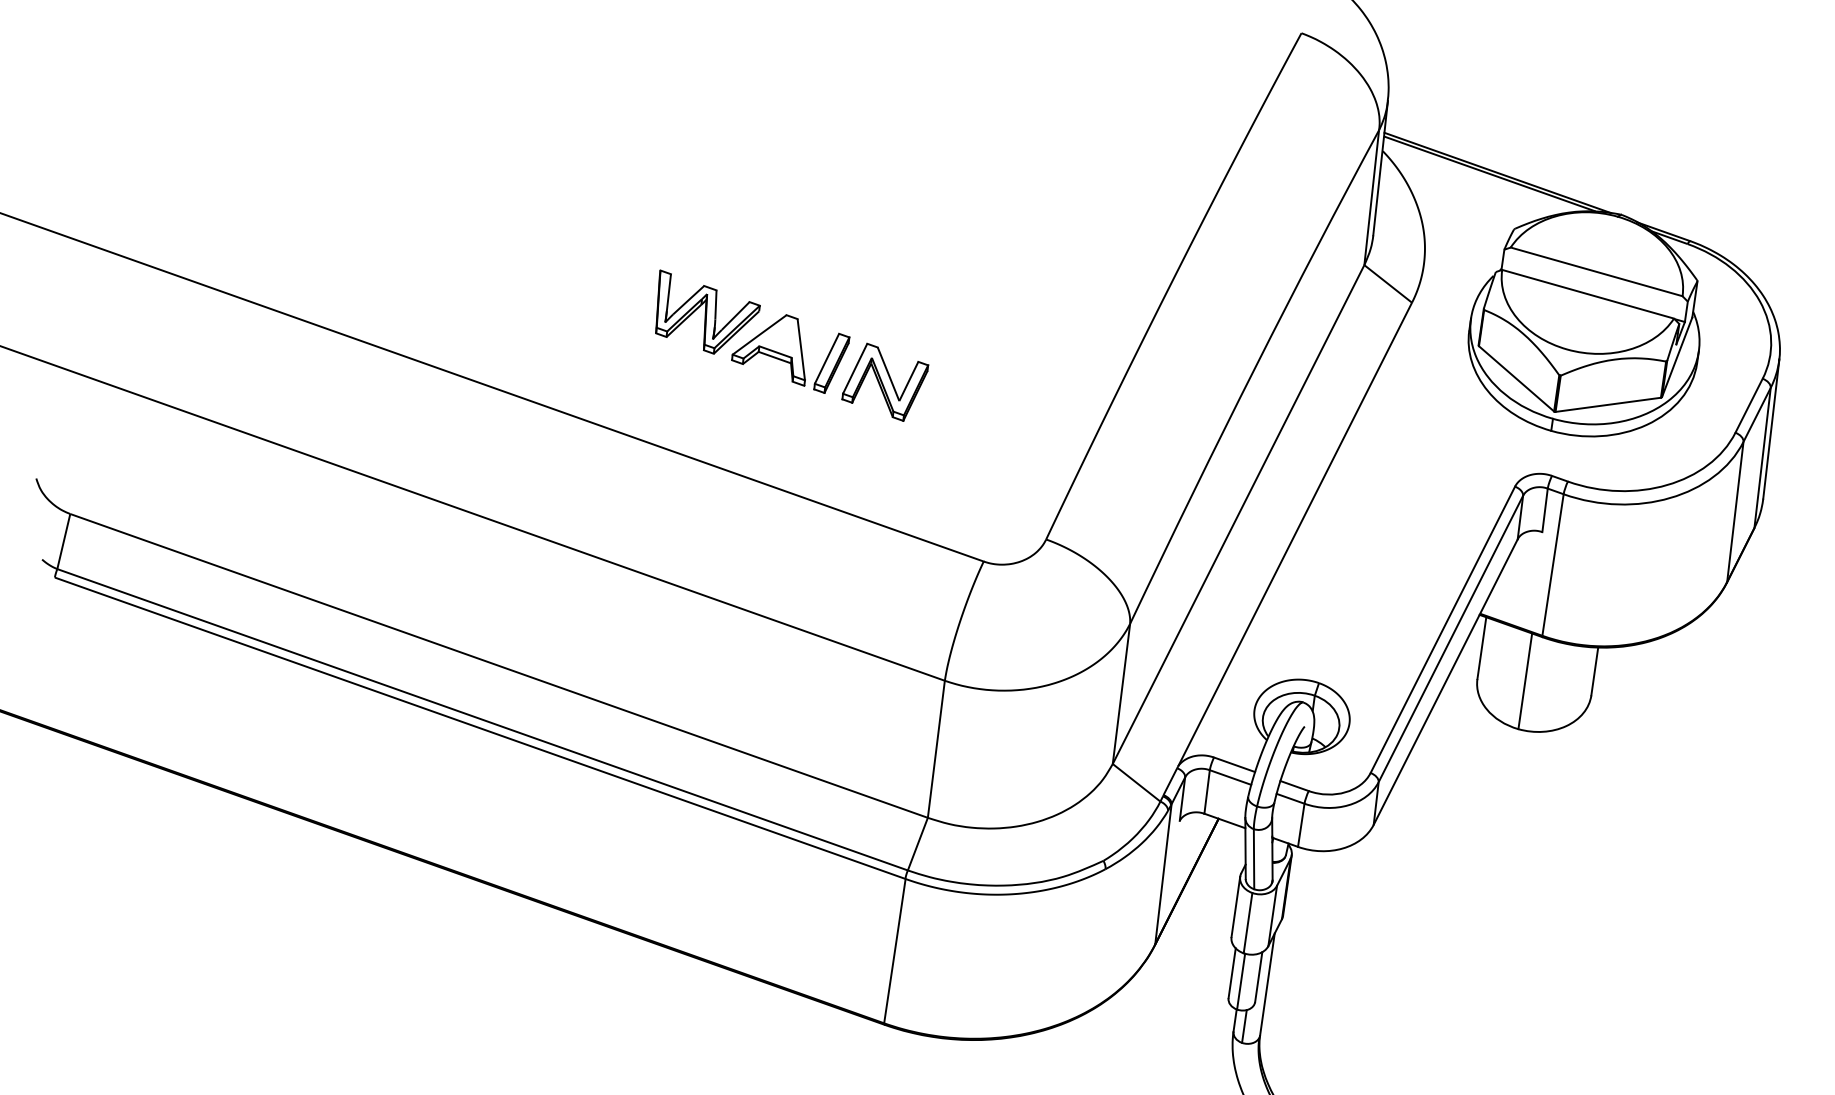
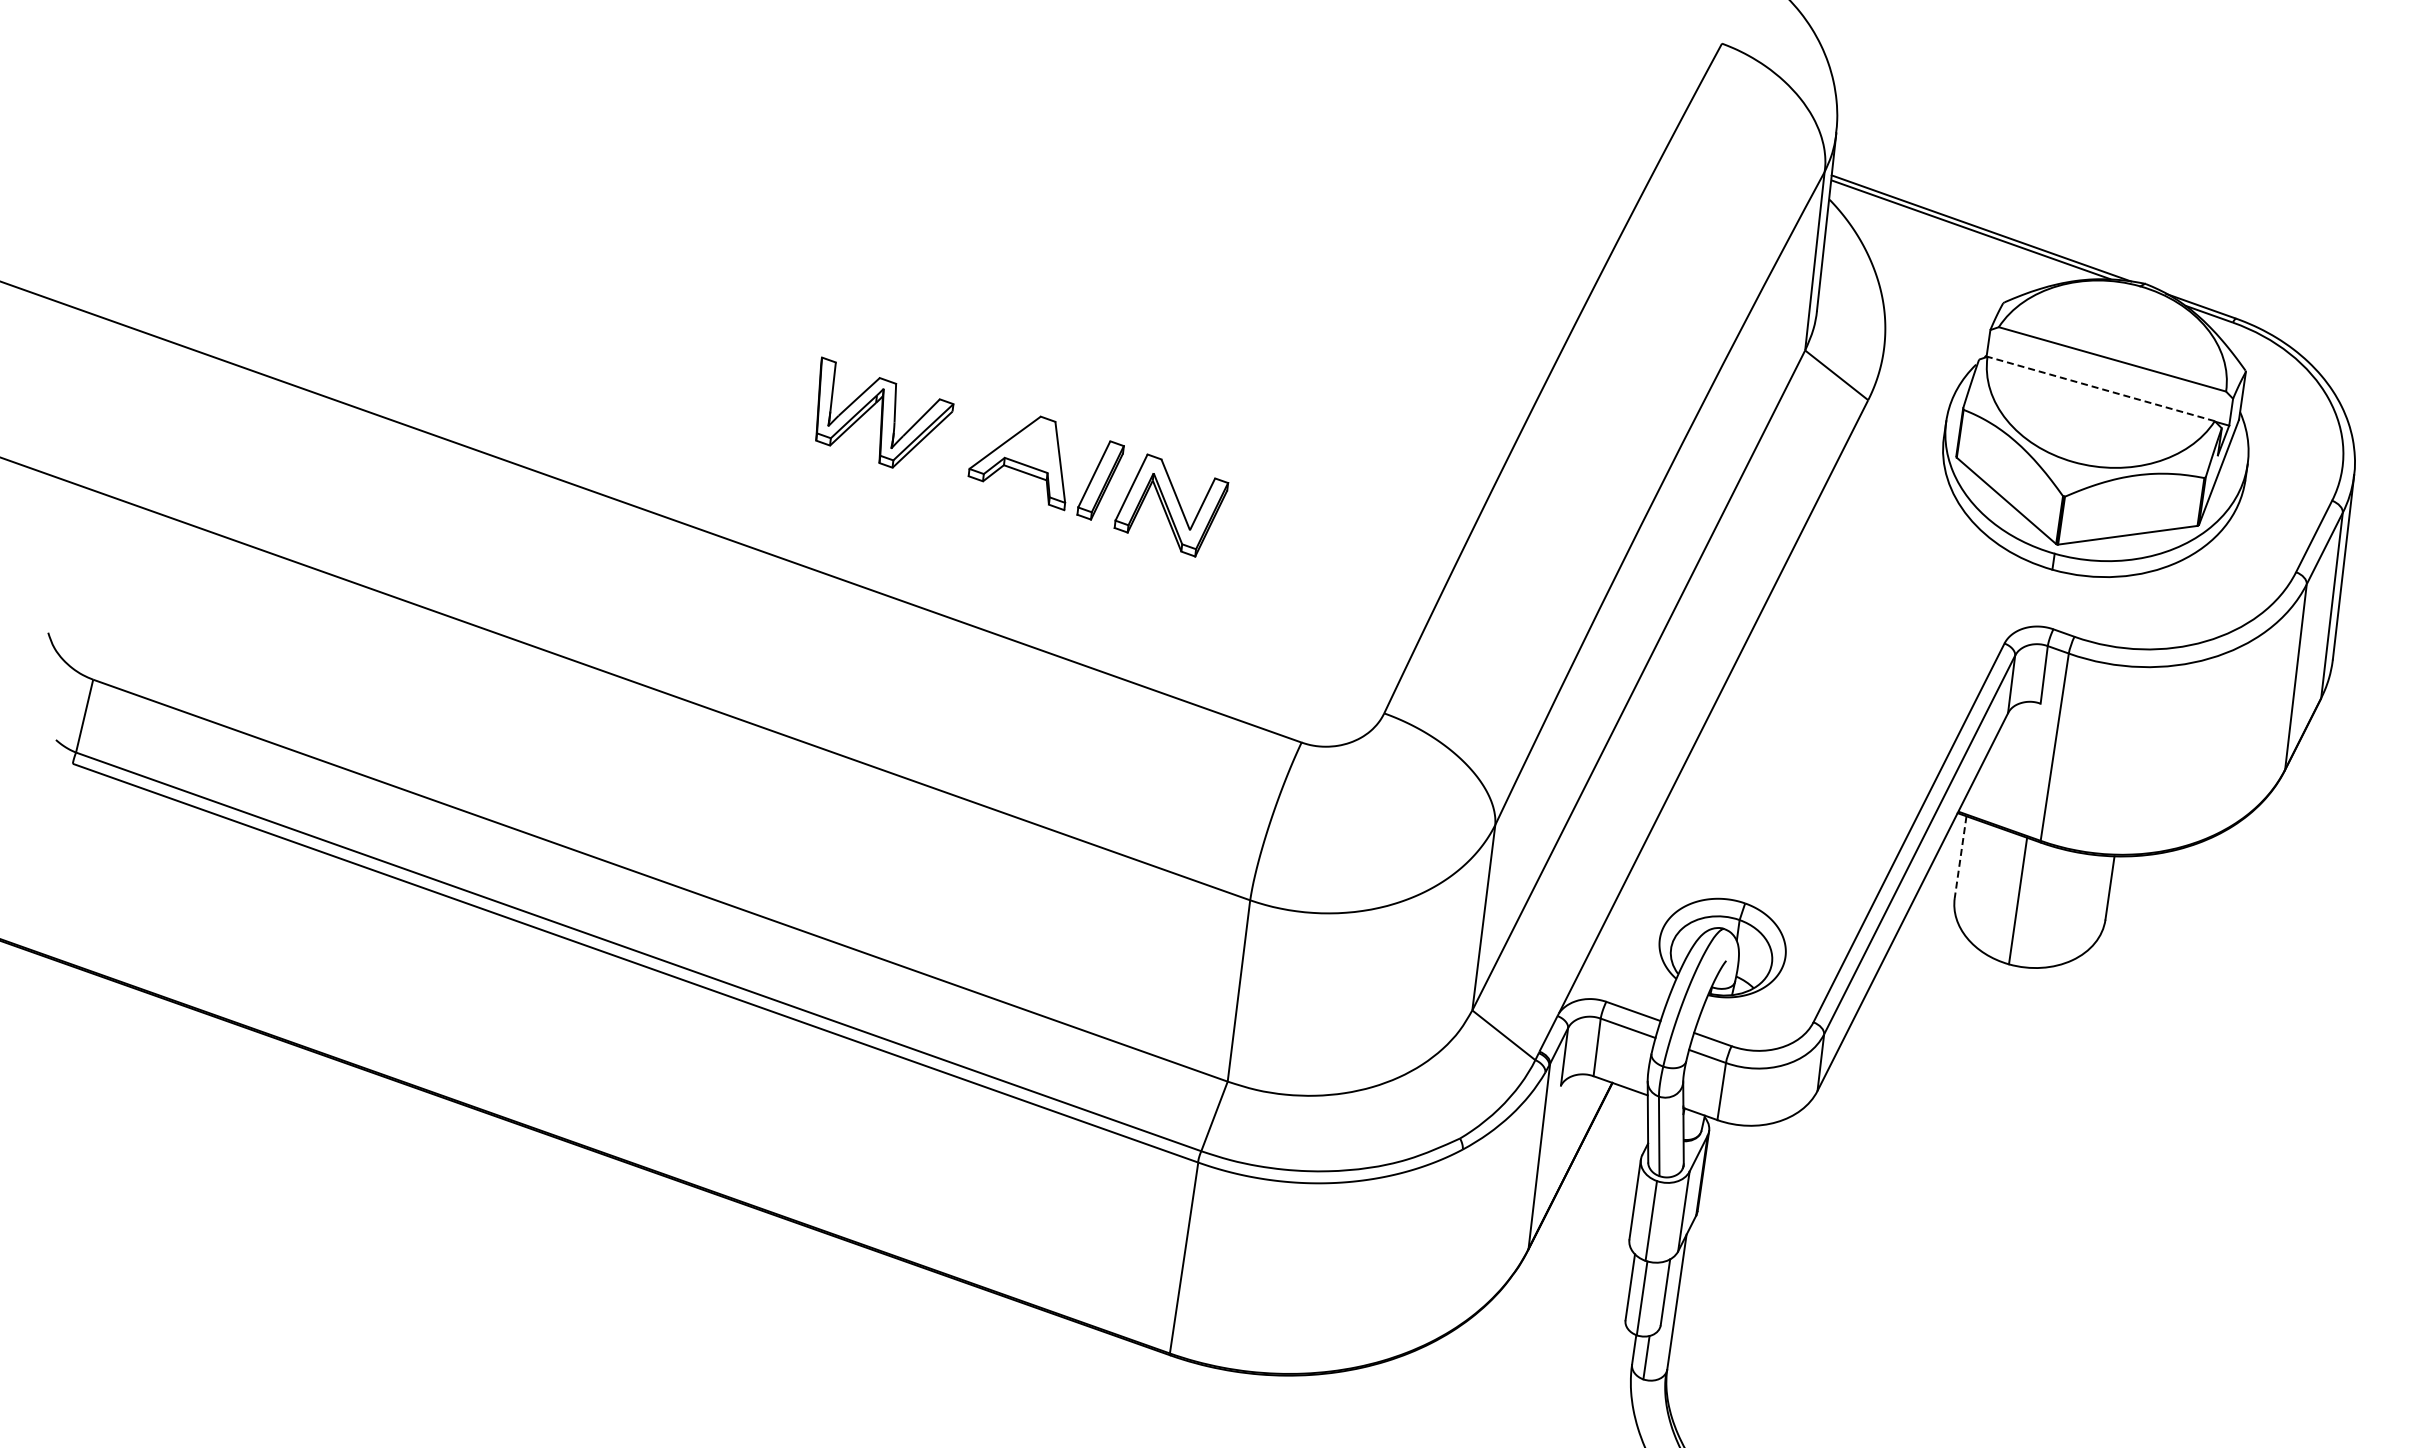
line: (1587, 293) -> (2100, 388), solid -> dashed
part: (707, 312) -> (884, 412), moved
line: (1481, 648) -> (1960, 857), solid -> dashed

